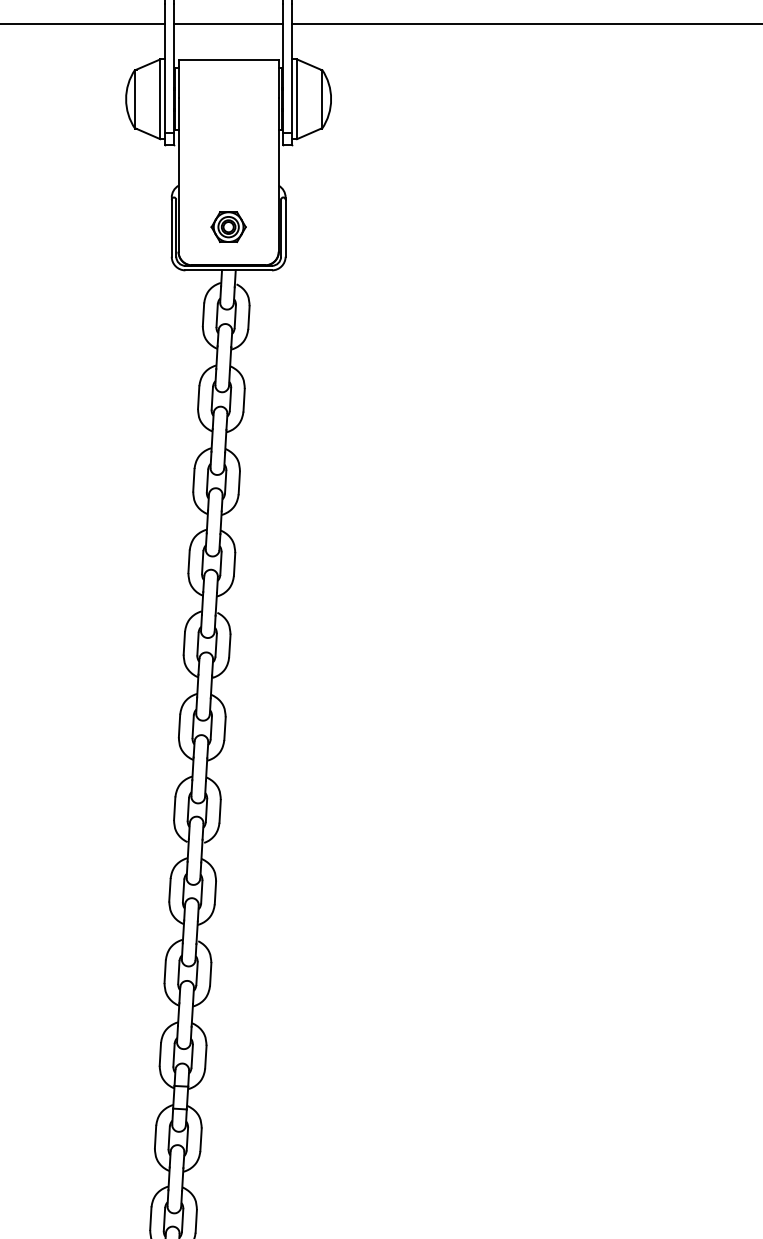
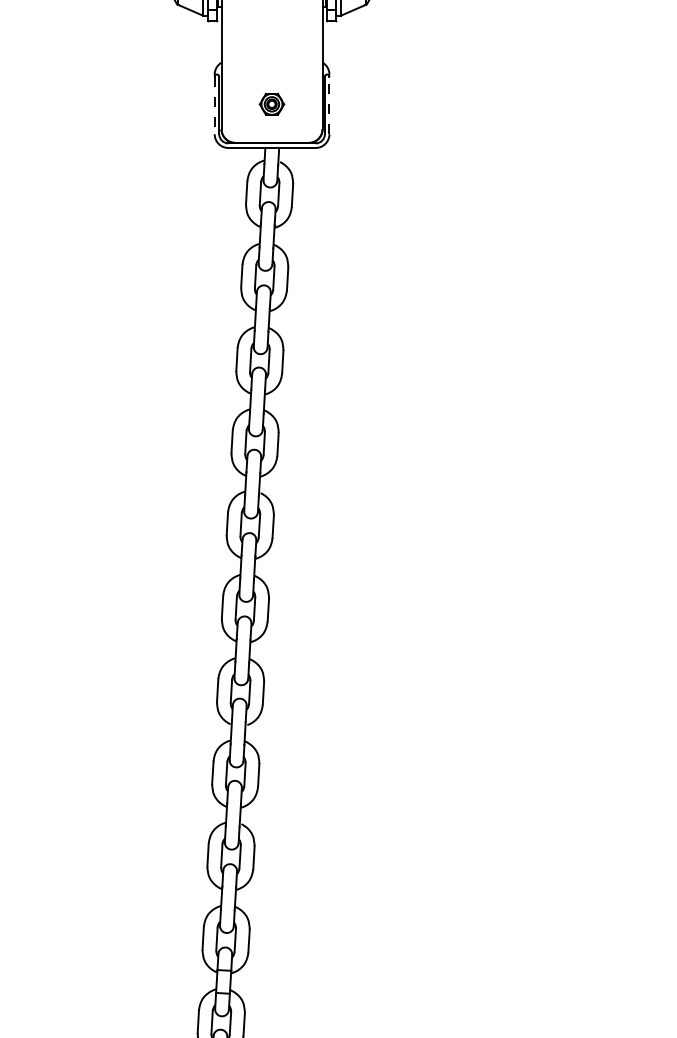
part: (228, 226) -> (271, 103), size x0.7
line: (285, 227) -> (329, 104), solid -> dashed
line: (171, 228) -> (214, 105), solid -> dashed

